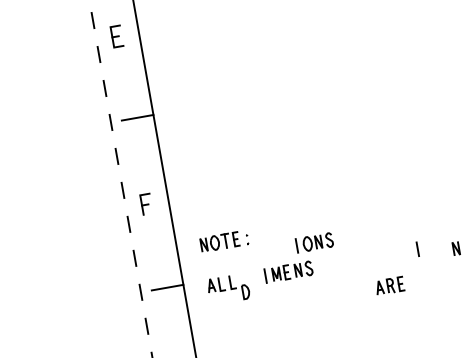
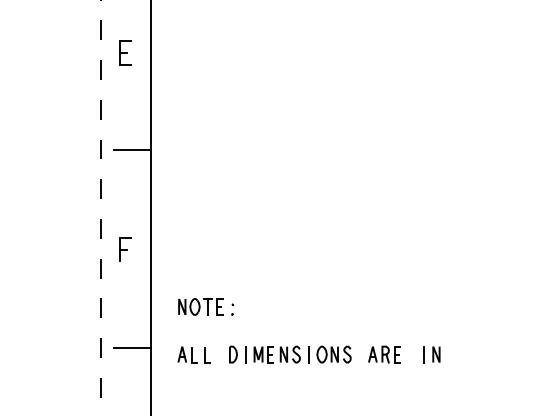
part: (314, 242) -> (329, 354), moved
line: (456, 248) -> (436, 354), moved
part: (389, 285) -> (384, 354), moved
part: (246, 291) -> (233, 354), moved

